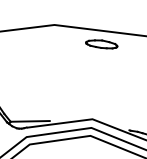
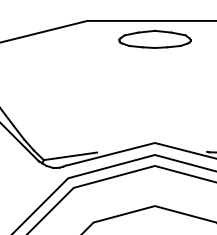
part: (101, 43) -> (154, 38), size x1.67

